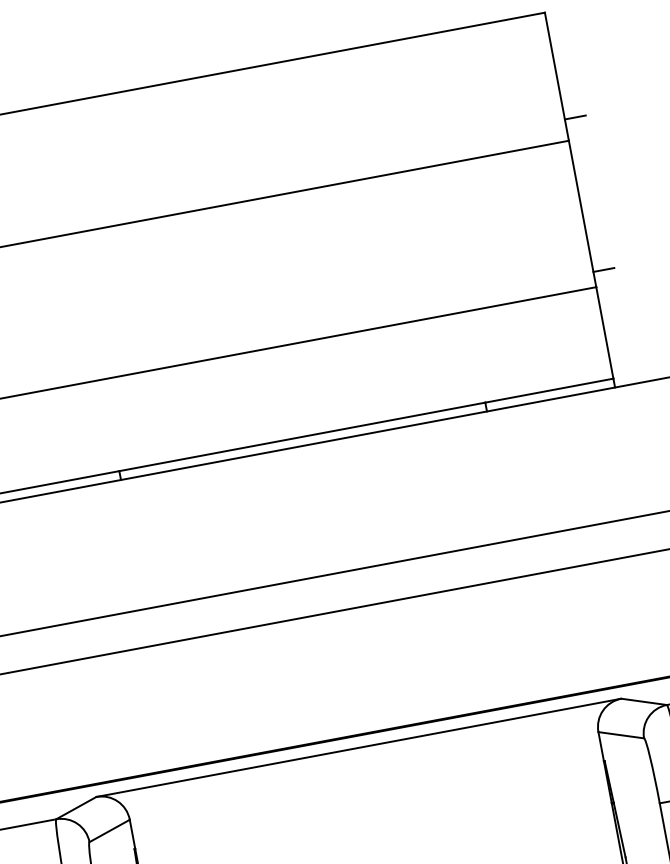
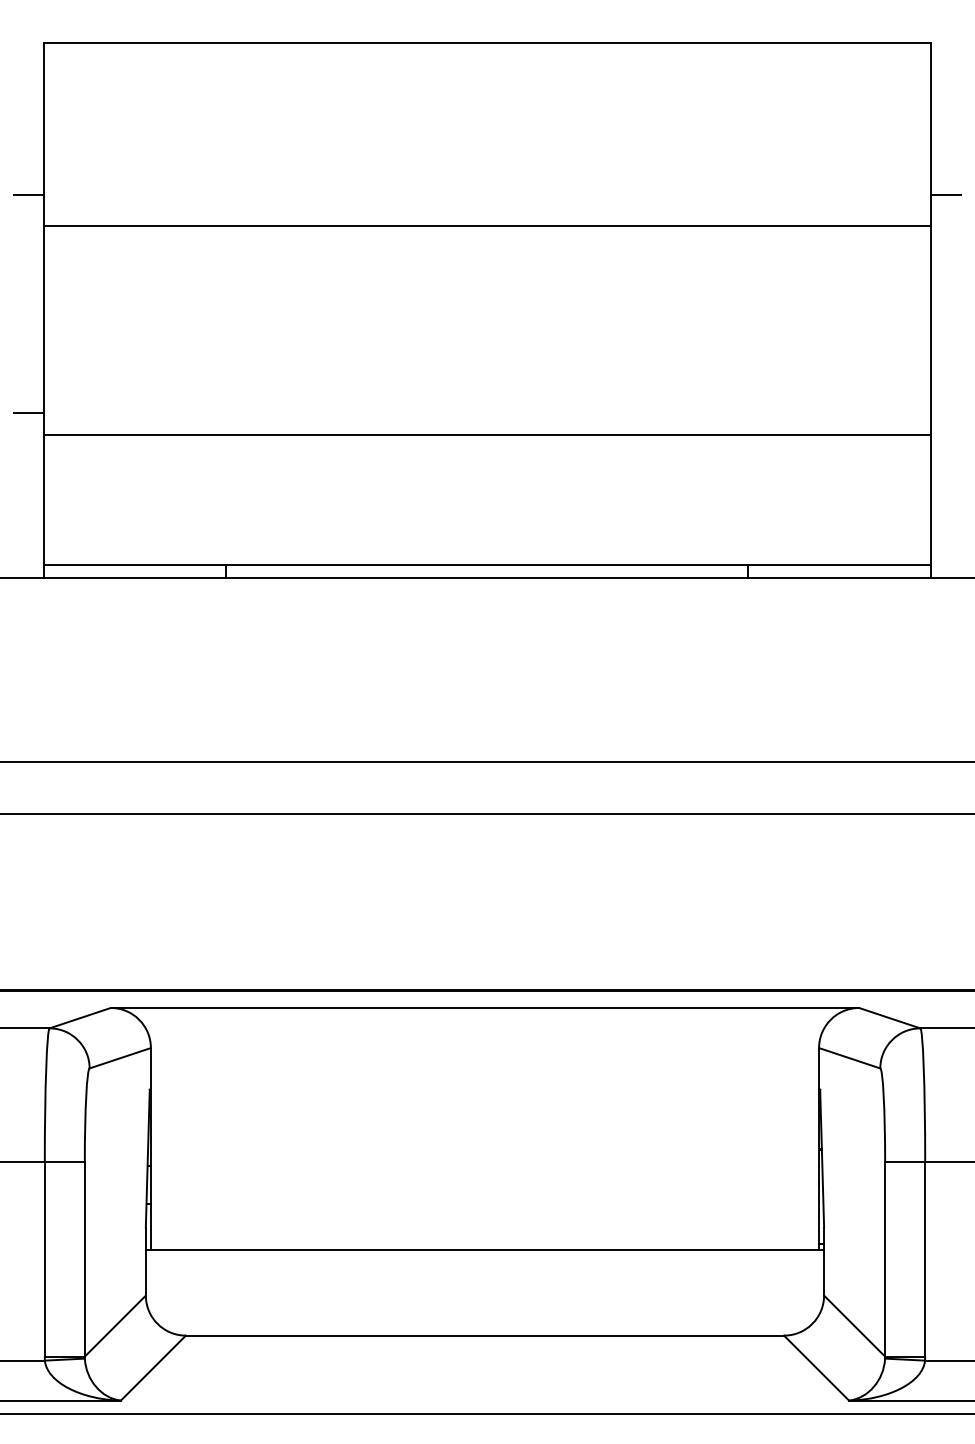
line: (603, 269) -> (945, 412), removed

